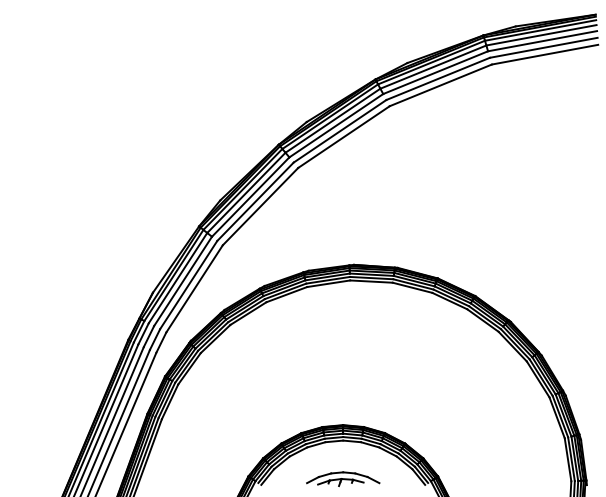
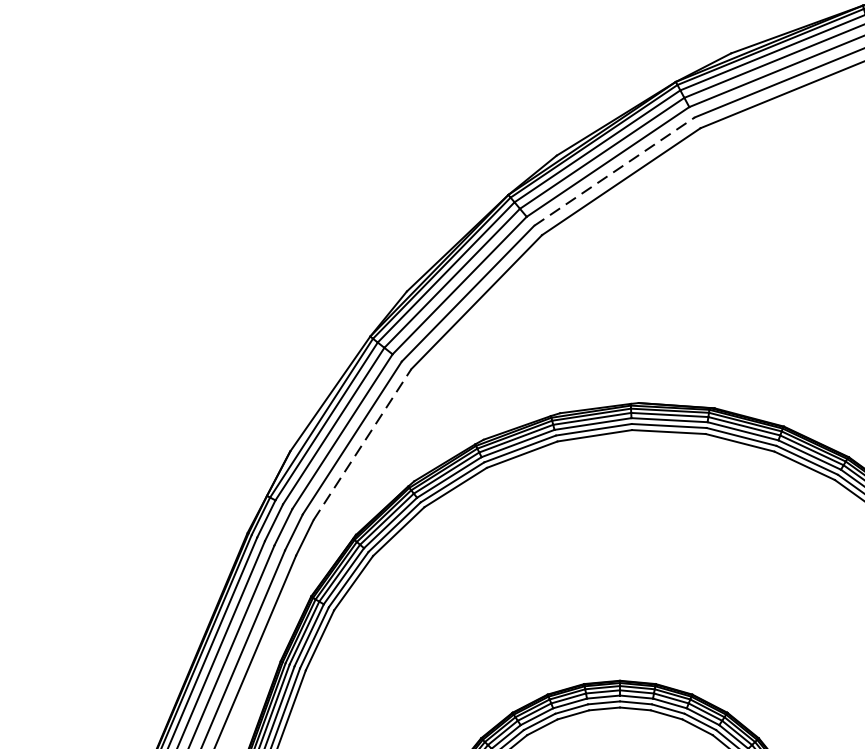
line: (340, 131) -> (615, 171), solid -> dashed
line: (194, 288) -> (362, 444), solid -> dashed

